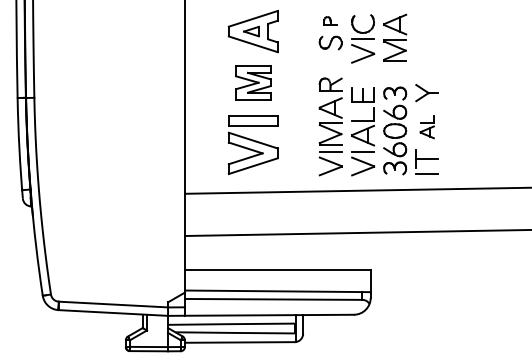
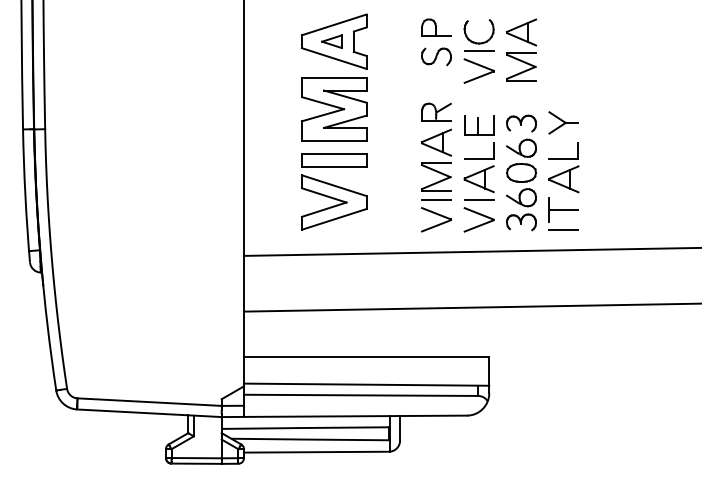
part: (330, 20) -> (436, 27), size x1.67
part: (253, 82) -> (334, 109), size x1.43
part: (426, 126) -> (563, 167), size x1.67

